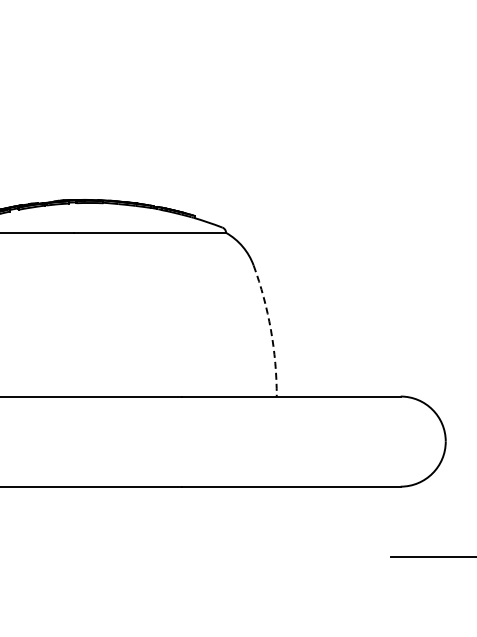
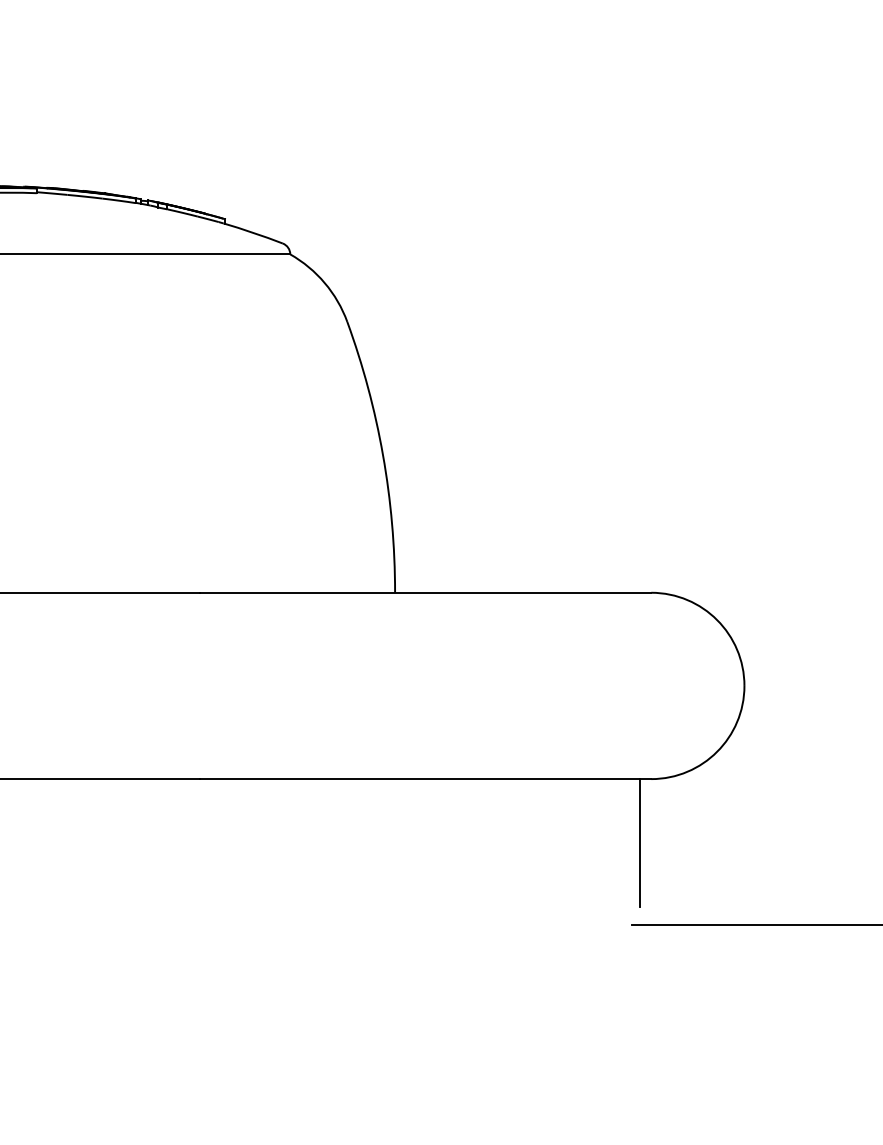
arc: (270, 330) -> (382, 456), dashed -> solid
line: (395, 517) -> (640, 842), added

